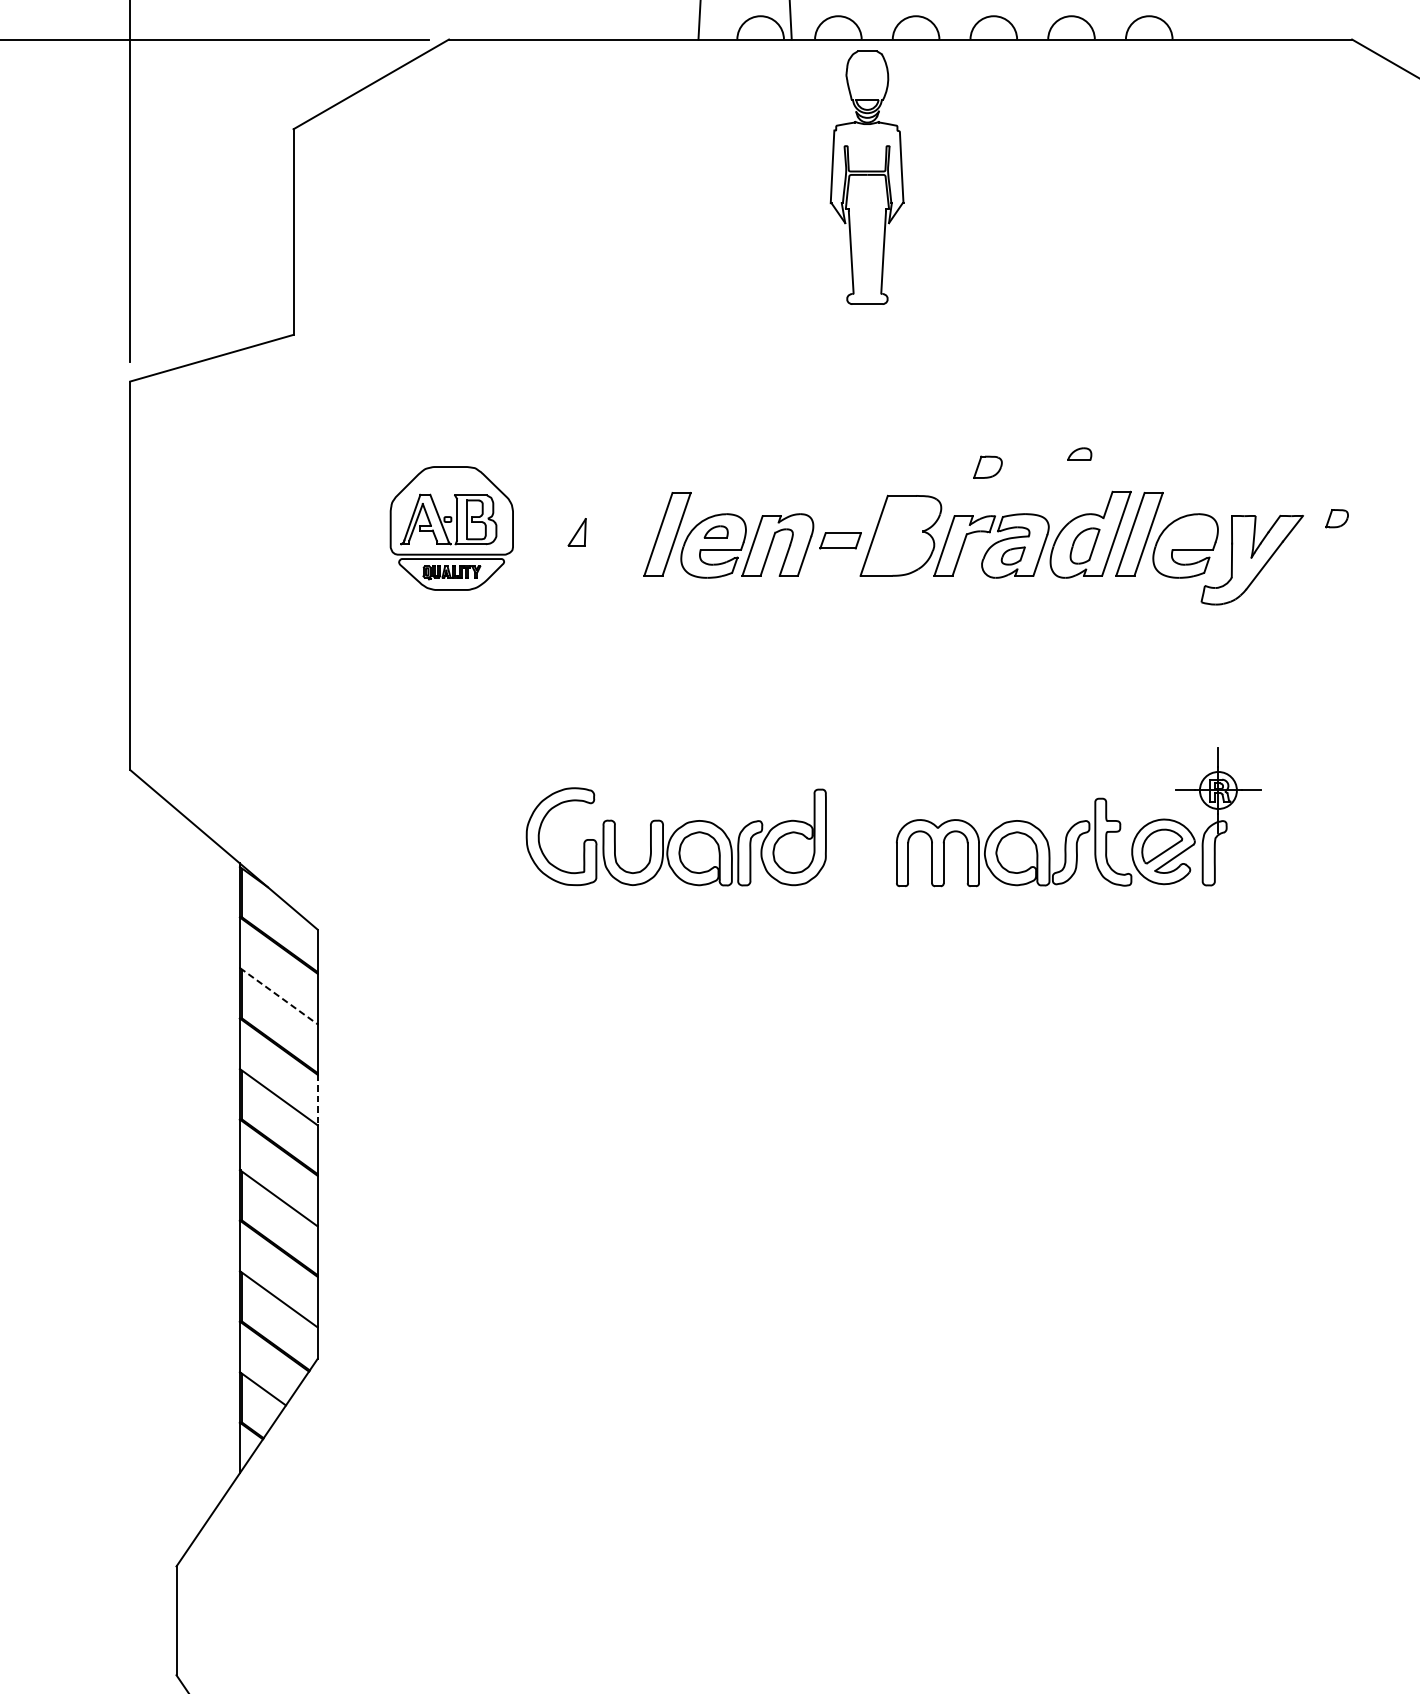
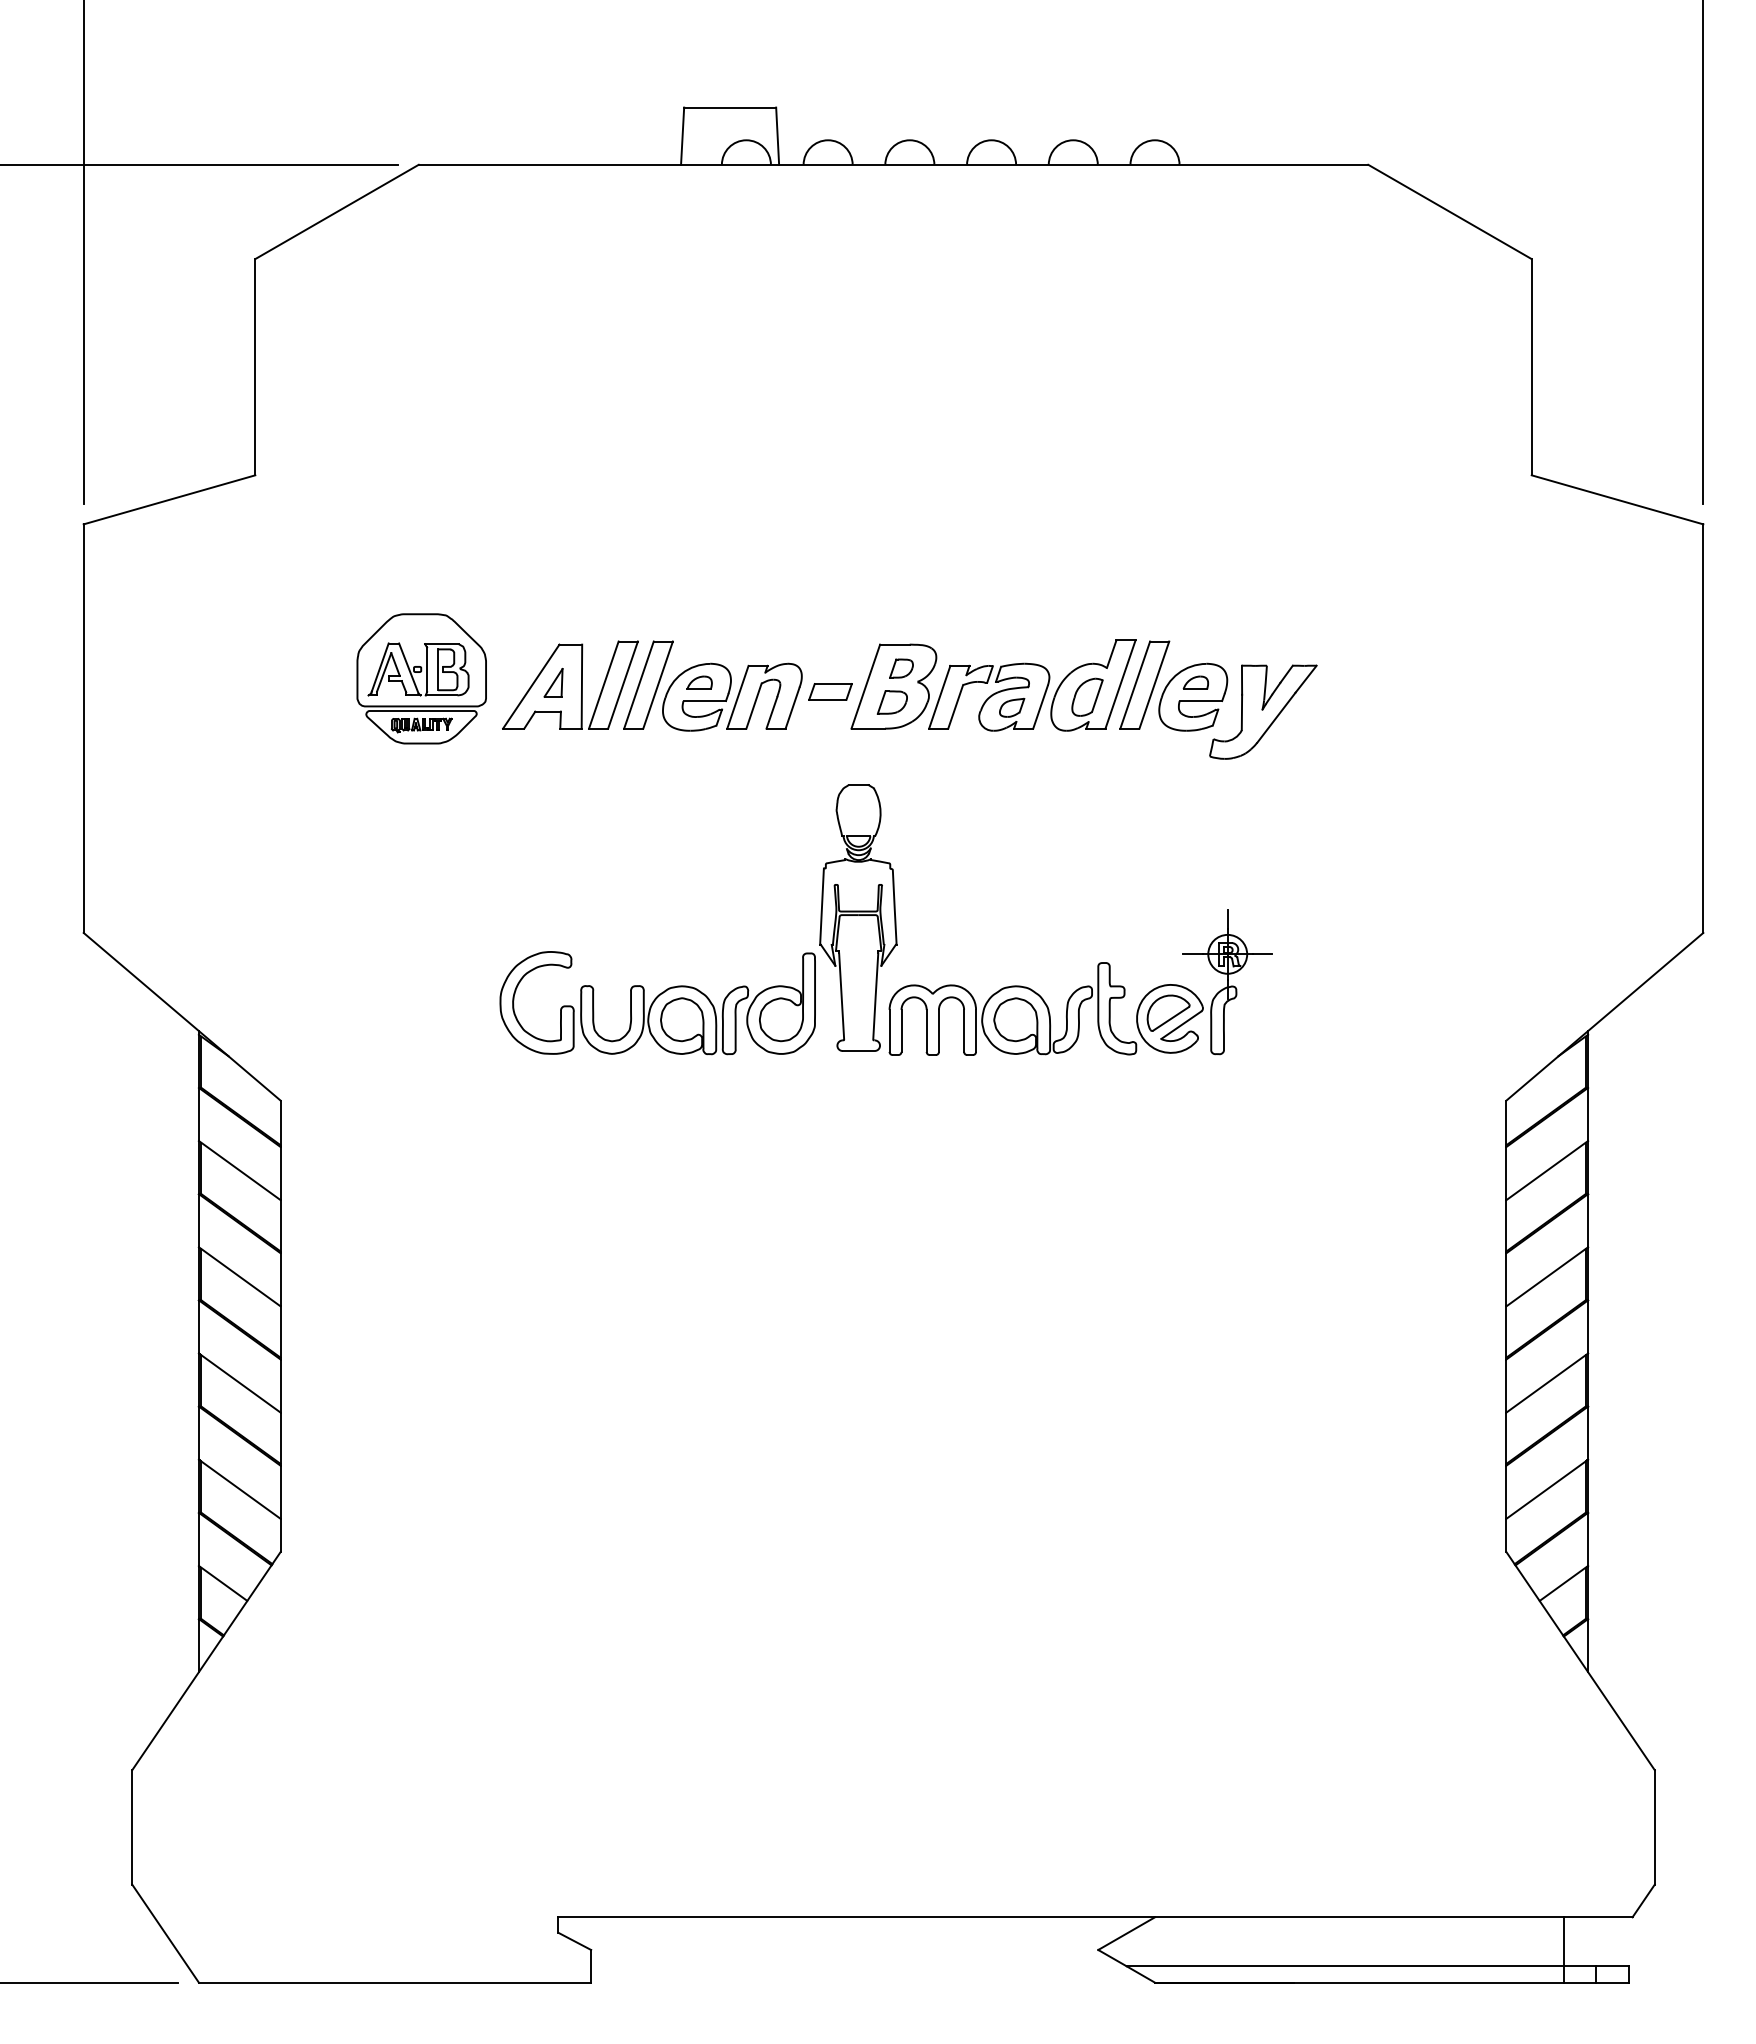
part: (867, 177) -> (858, 917), moved
part: (1079, 453) -> (1195, 682), moved
part: (987, 467) -> (891, 702), moved
part: (1337, 518) -> (901, 668), moved
part: (593, 533) -> (570, 684), added
line: (279, 996) -> (240, 1170), dashed -> solid
line: (317, 1099) -> (280, 1279), dashed -> solid

